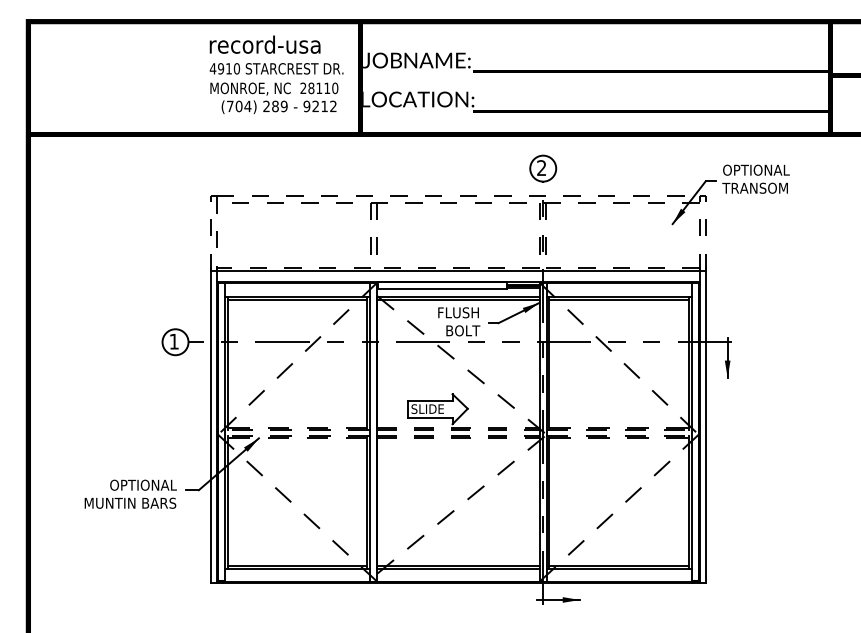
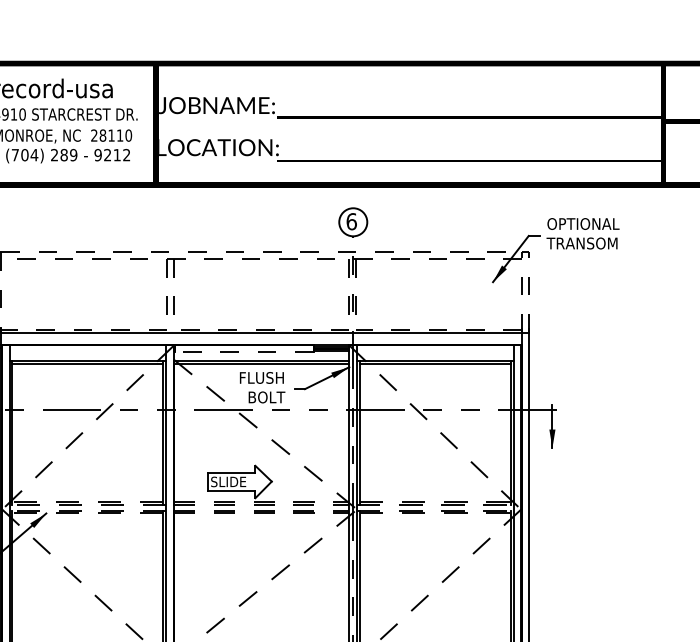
text: (541, 168) -> (351, 222), 2 -> 6
line: (441, 289) -> (243, 352), solid -> dashed

